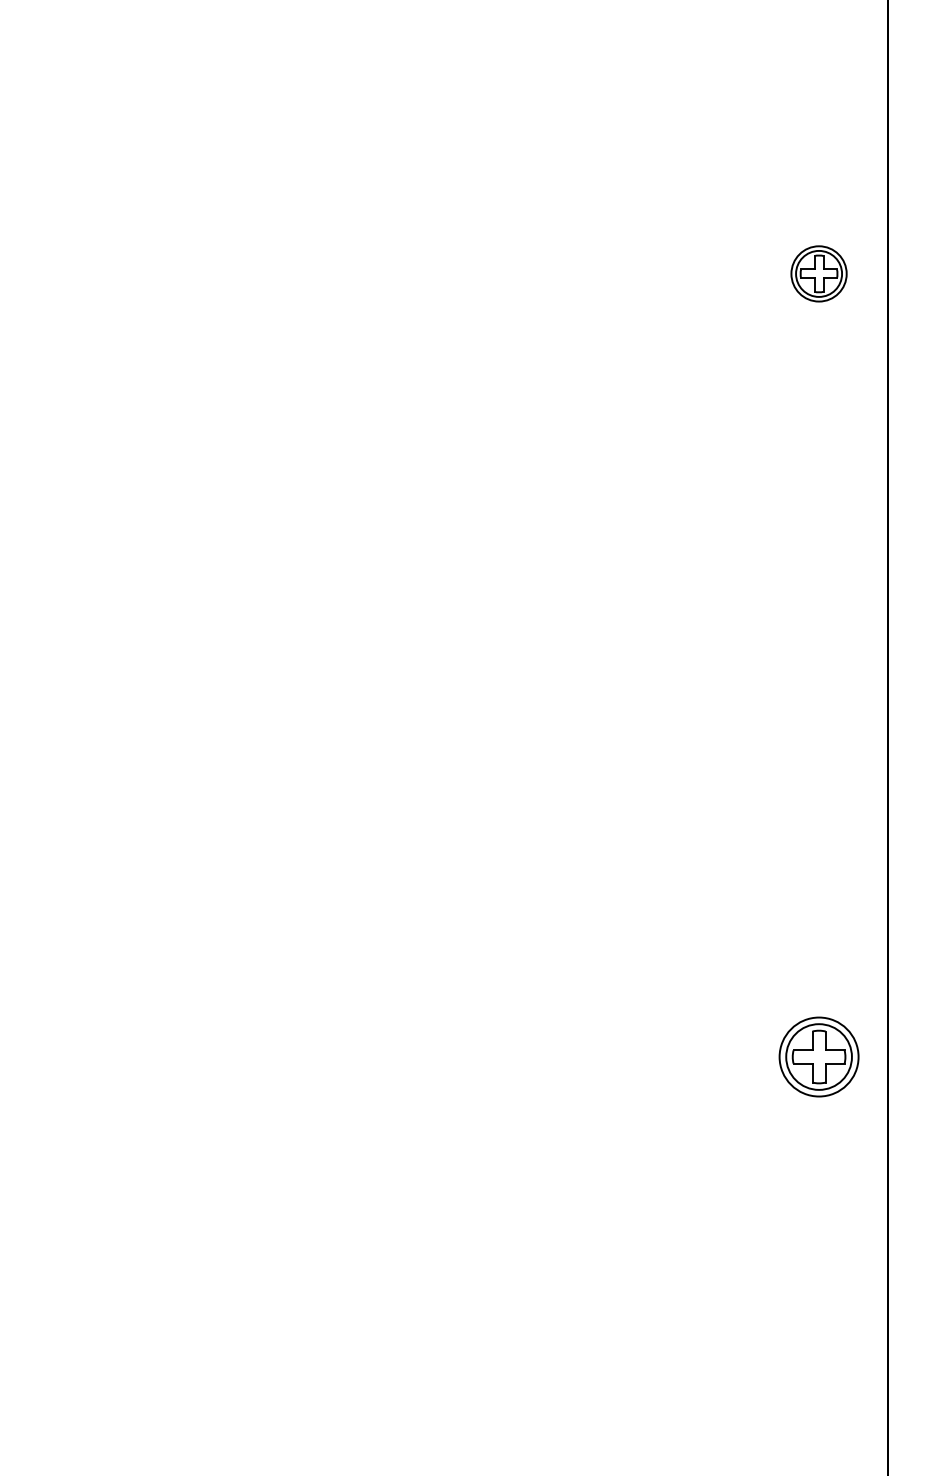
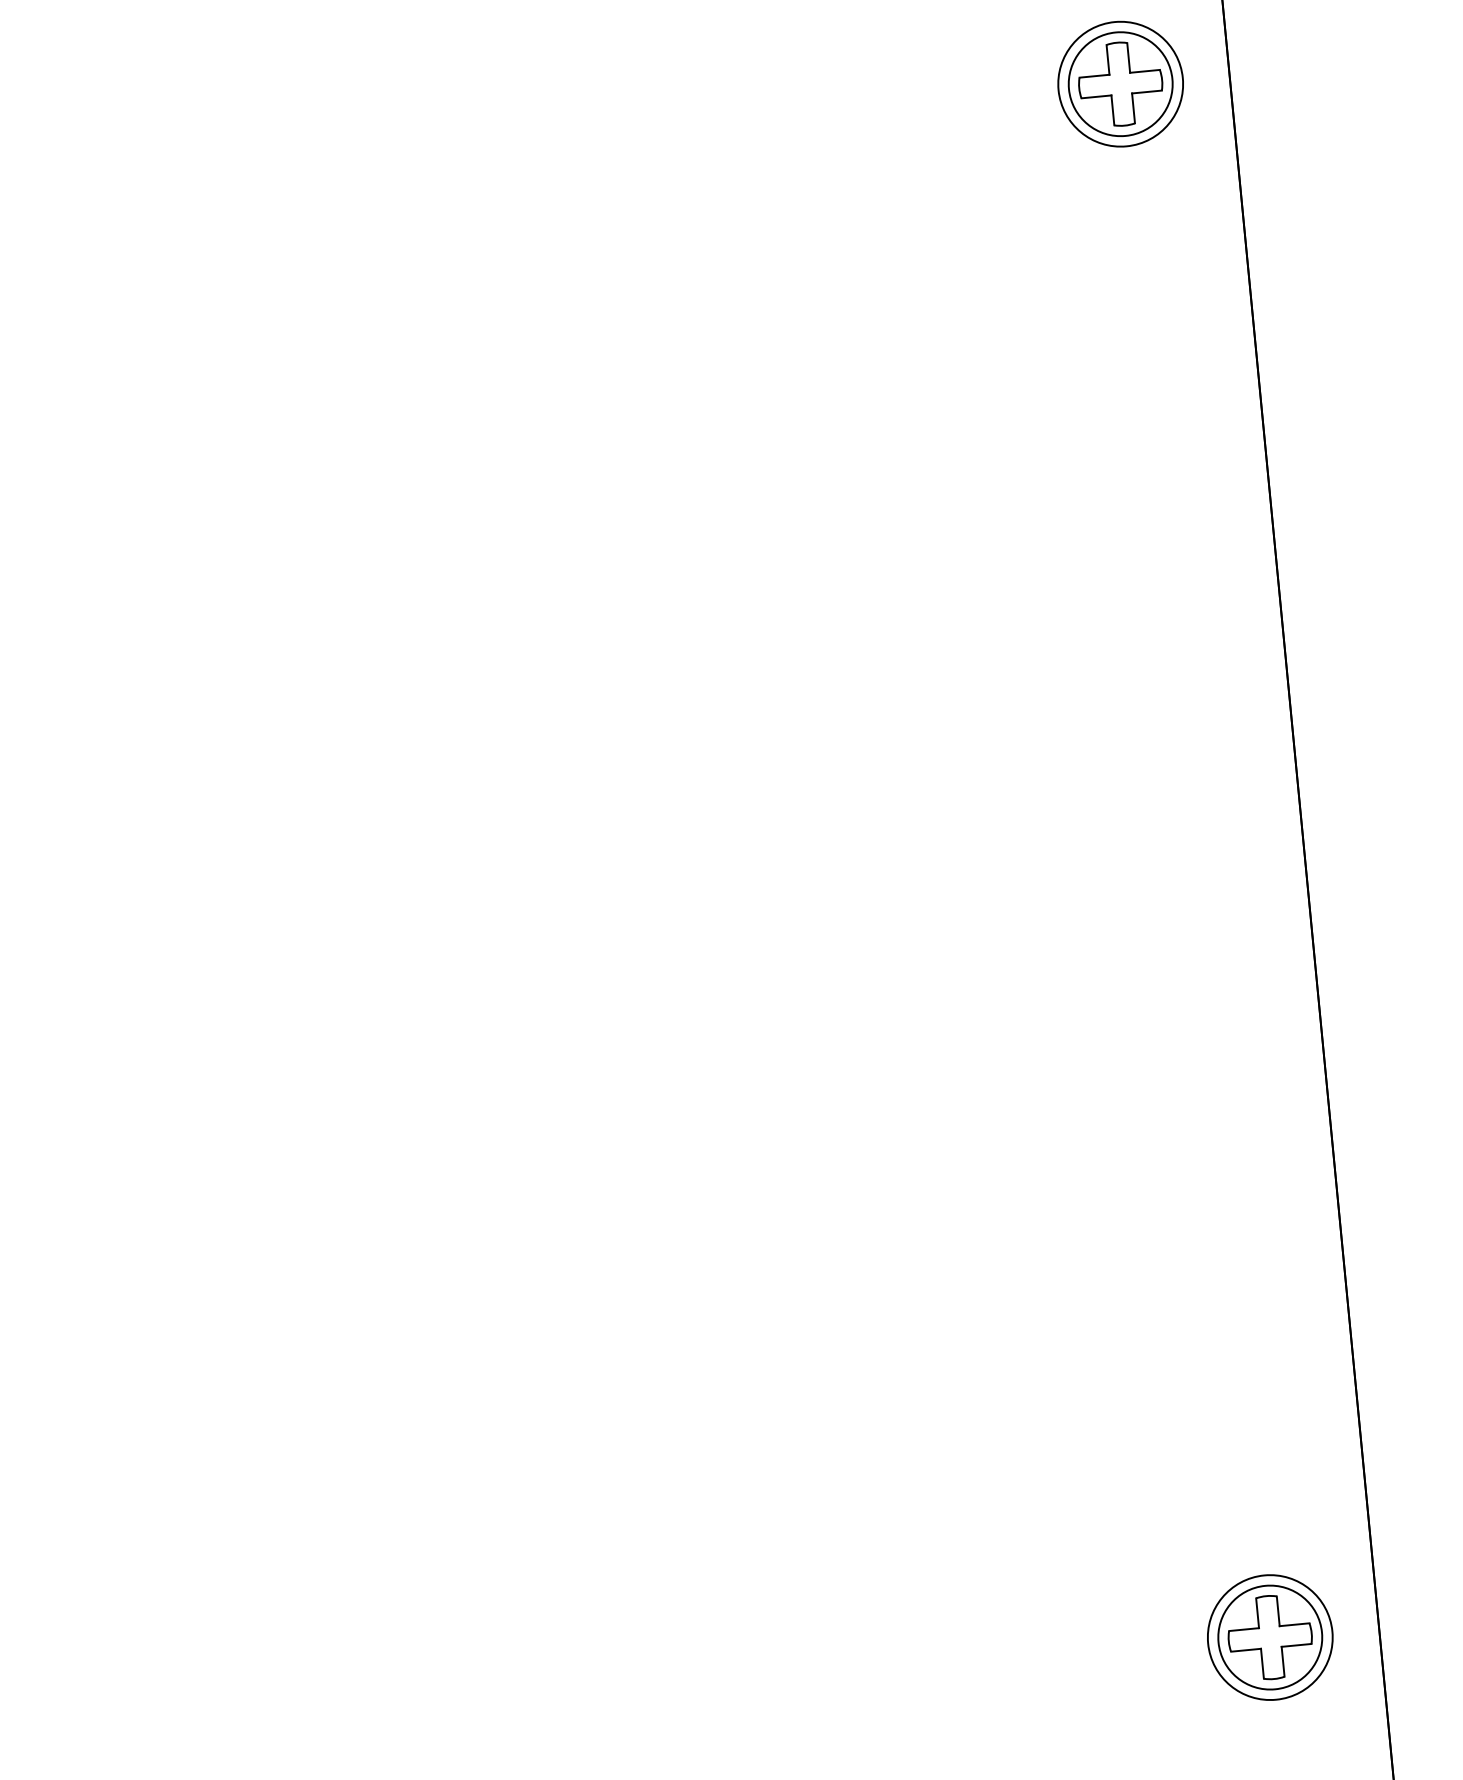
part: (818, 273) -> (1119, 83), size x1.43
part: (818, 1056) -> (1269, 1636), moved

